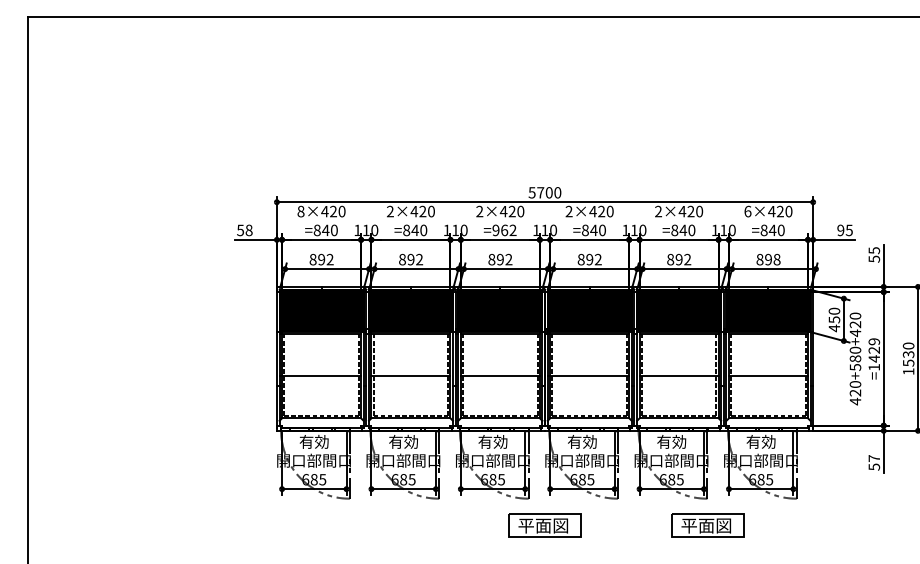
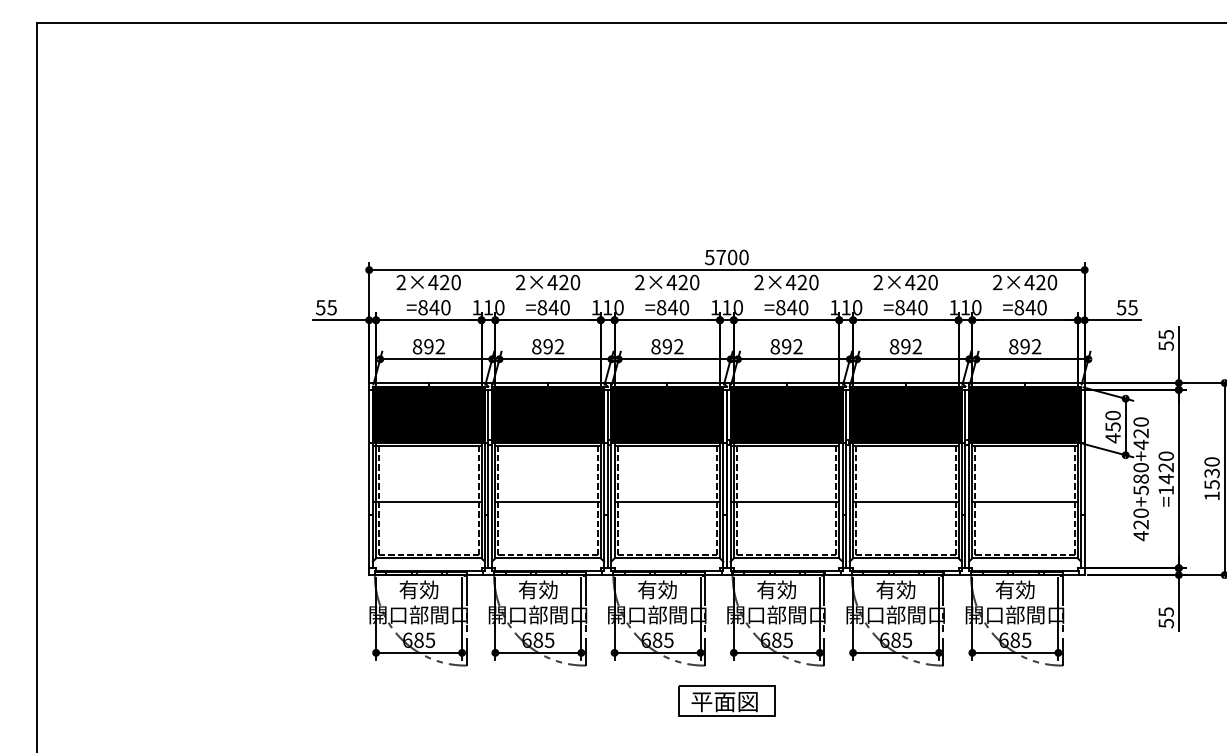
text: (300, 211) -> (400, 282), 8×420 -> 2×420
text: (747, 211) -> (997, 282), 6×420 -> 2×420
text: (248, 229) -> (331, 306), 58 -> 55
text: (504, 230) -> (672, 307), =962 -> =840
text: (840, 230) -> (1121, 307), 95 -> 55
text: (776, 259) -> (1035, 346), 898 -> 892
text: (873, 341) -> (1165, 455), =1429 -> =1420
text: (874, 458) -> (1166, 611), 57 -> 55
part: (707, 525) -> (943, 701), removed

